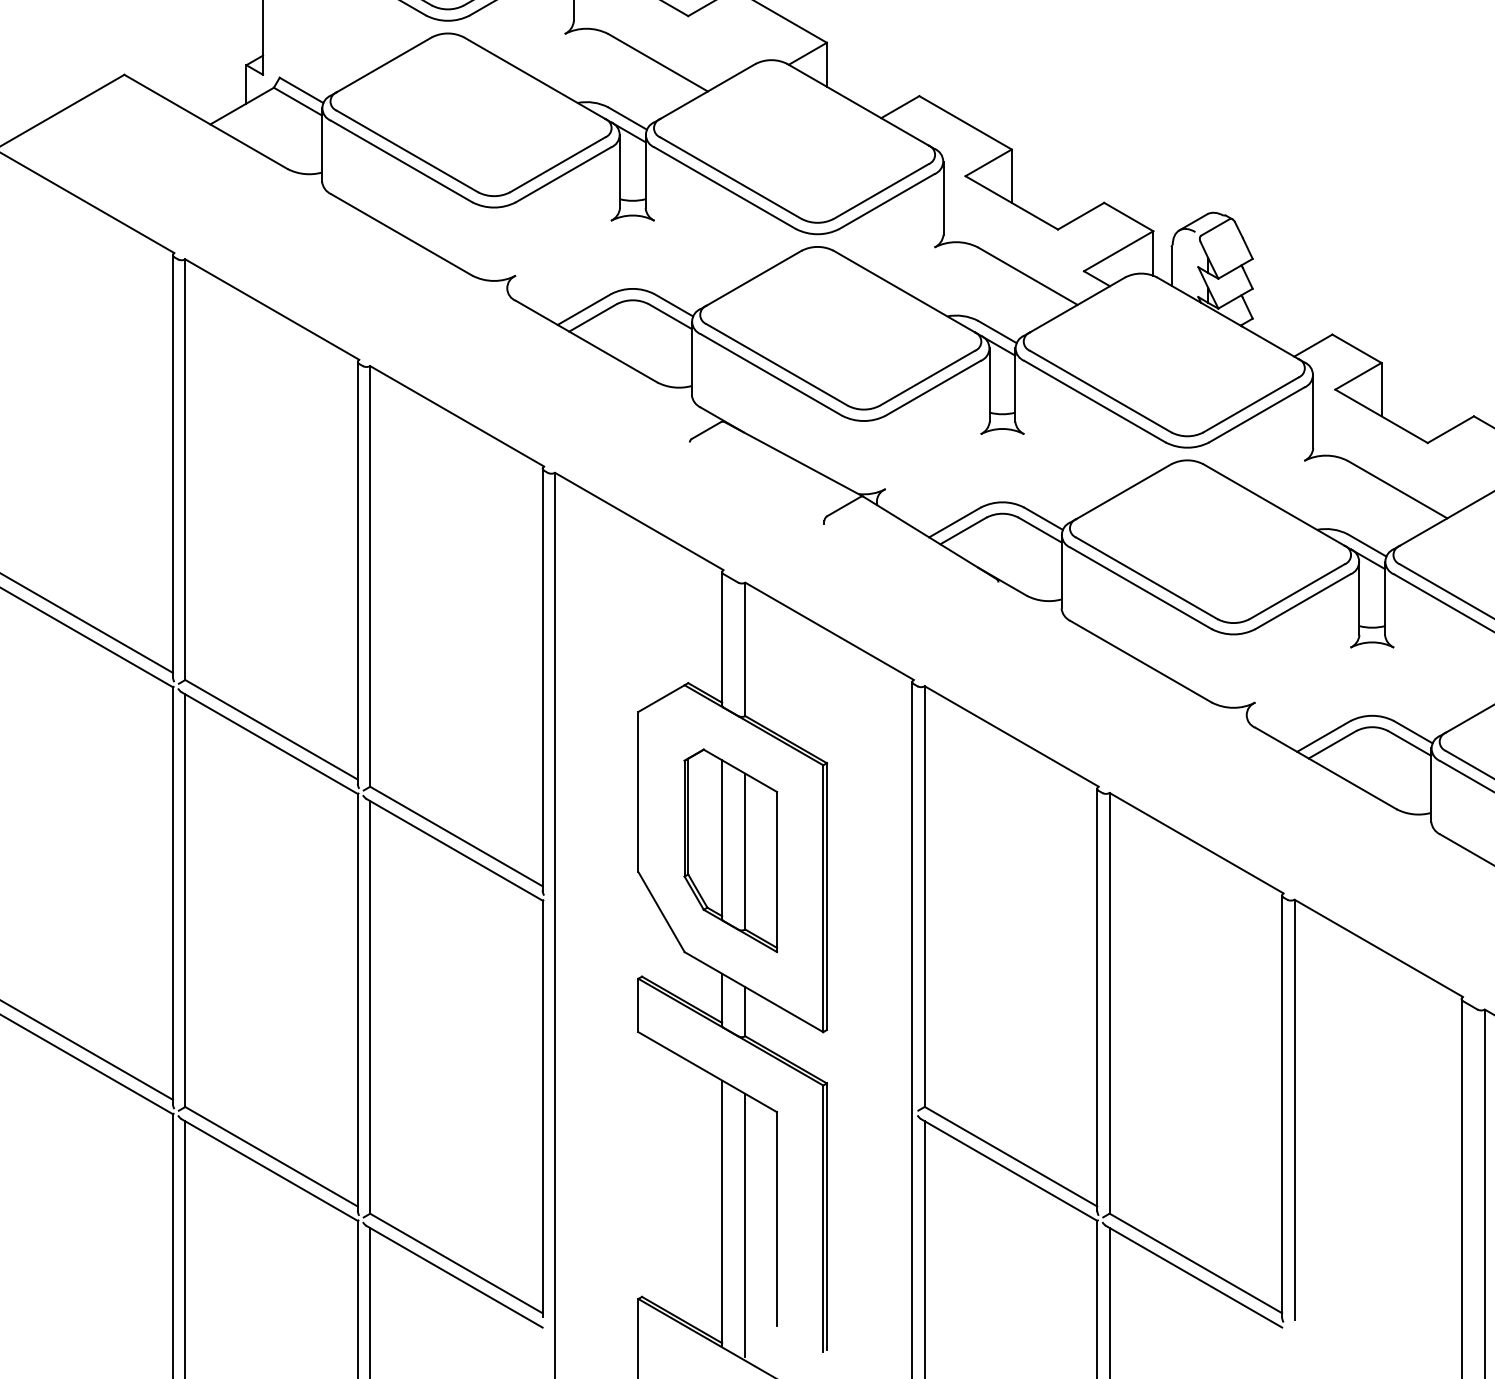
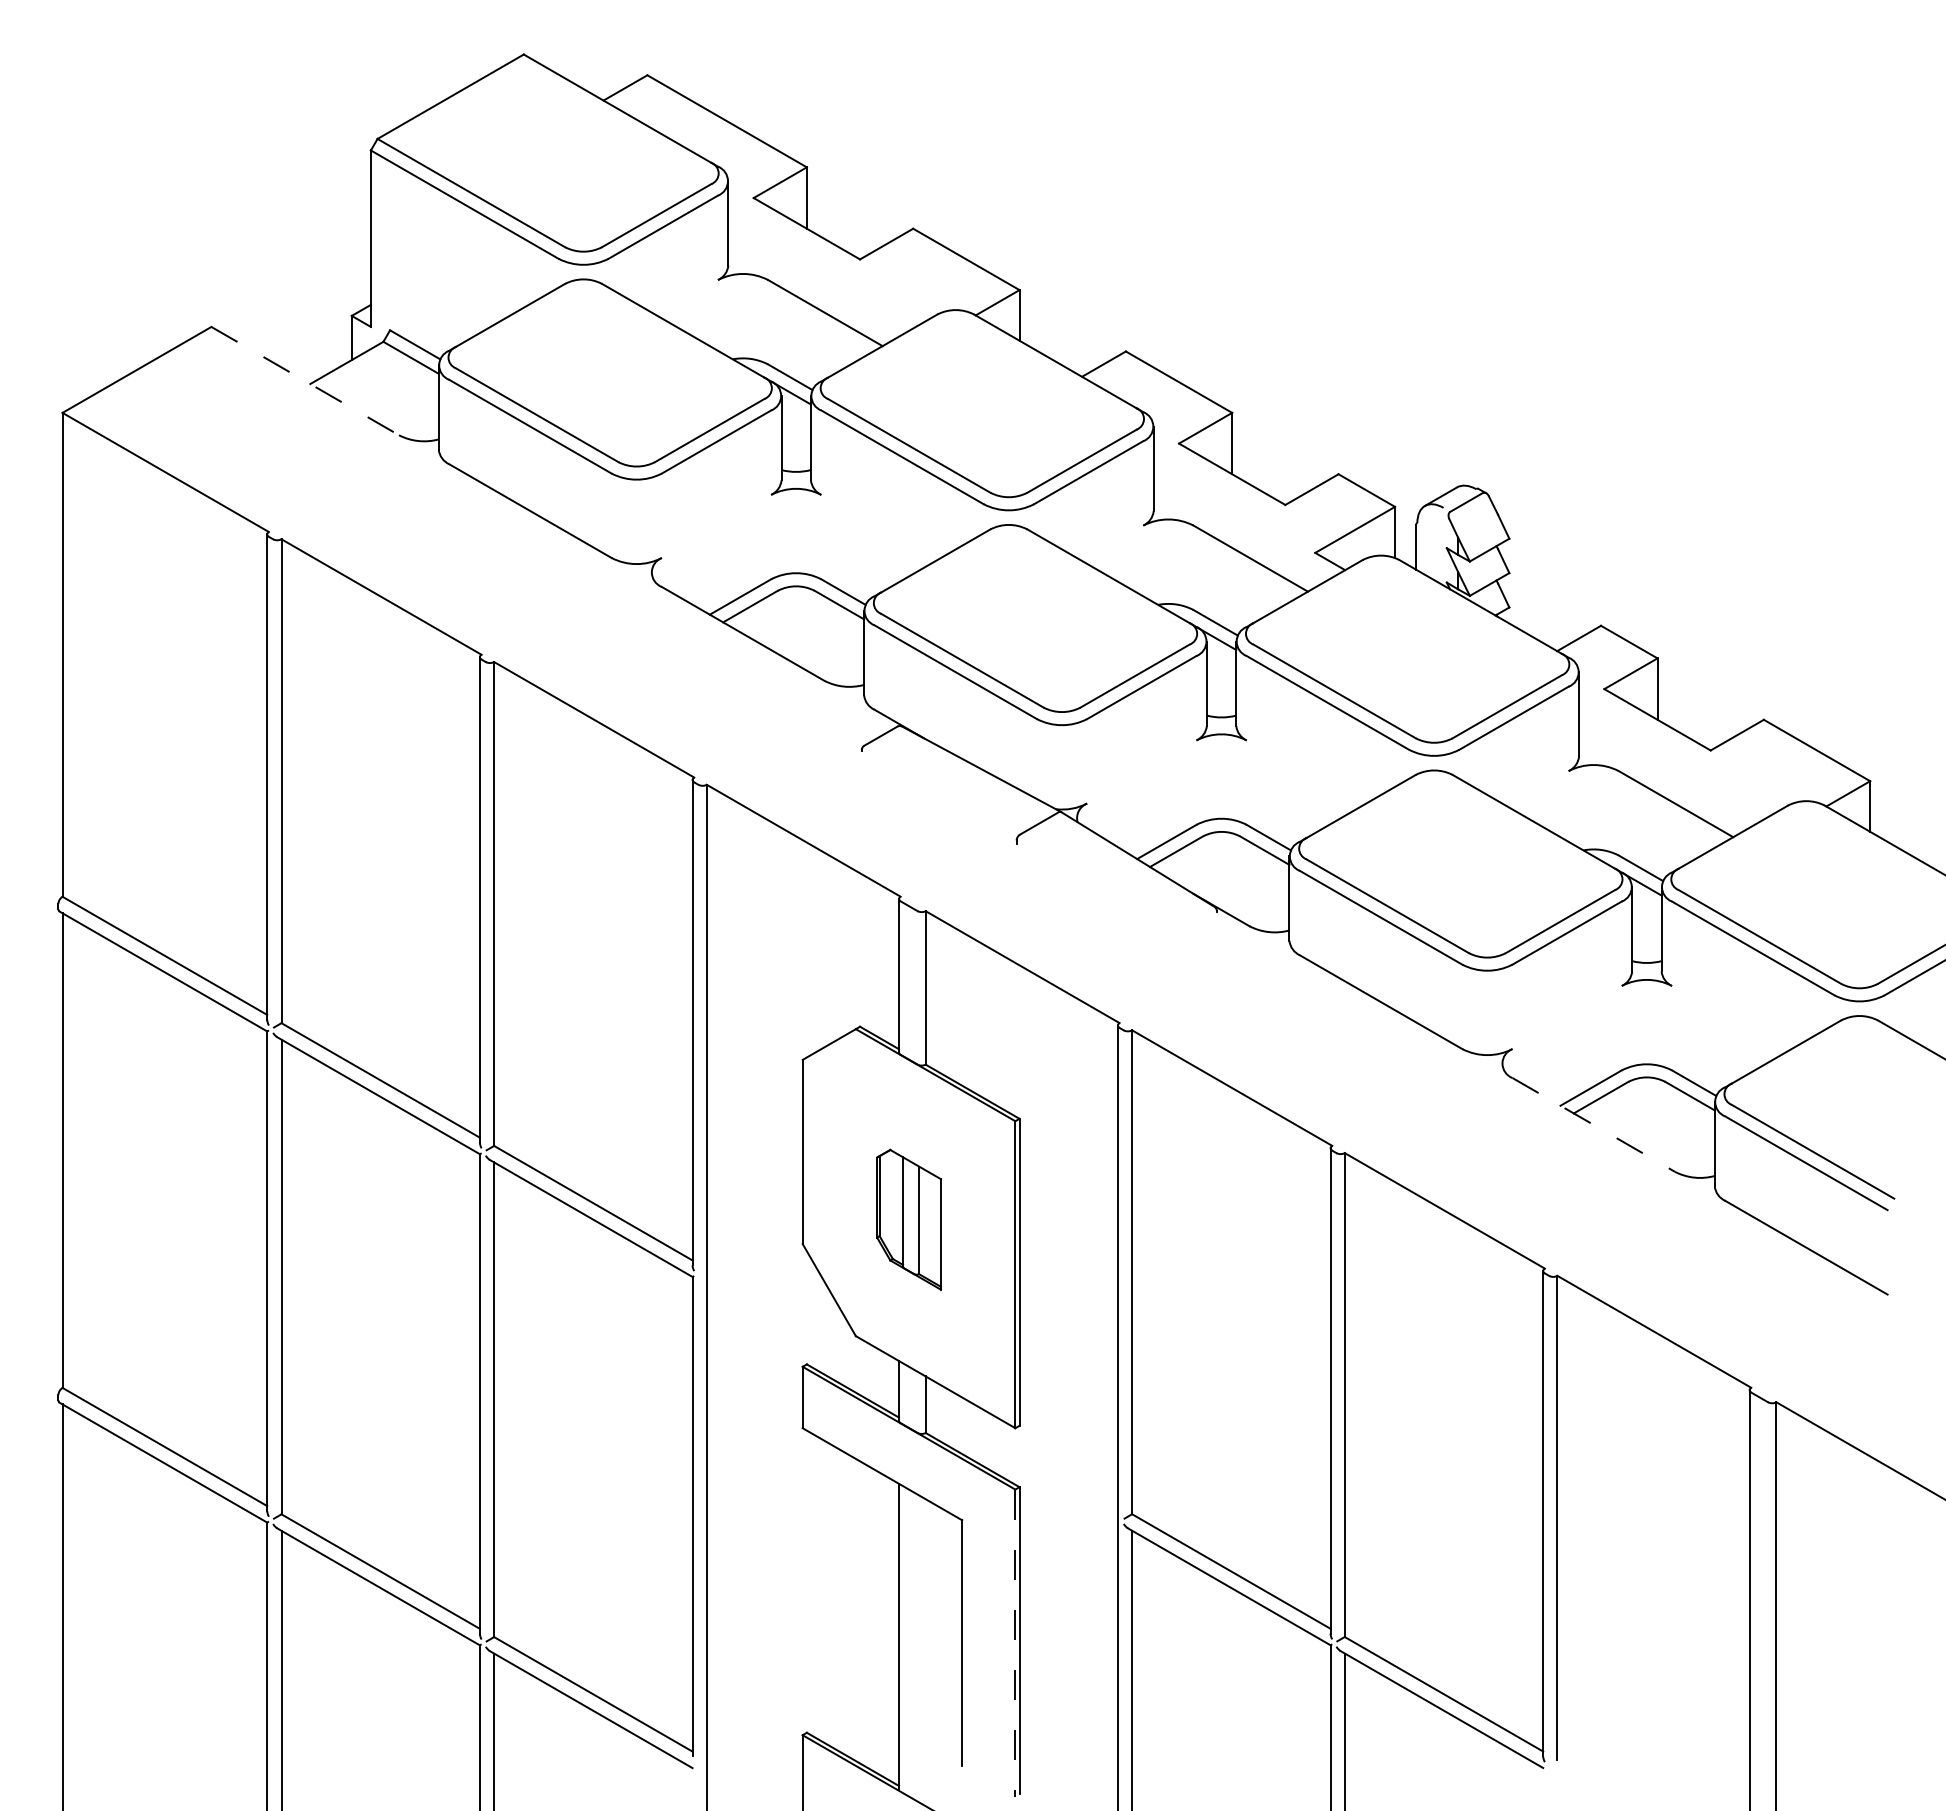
line: (206, 122) -> (305, 381), solid -> dashed
line: (1325, 768) -> (1593, 1124), solid -> dashed
part: (730, 850) -> (908, 1219), size x0.6
line: (823, 1219) -> (1015, 1643), solid -> dashed
line: (745, 1225) -> (925, 1650), removed

